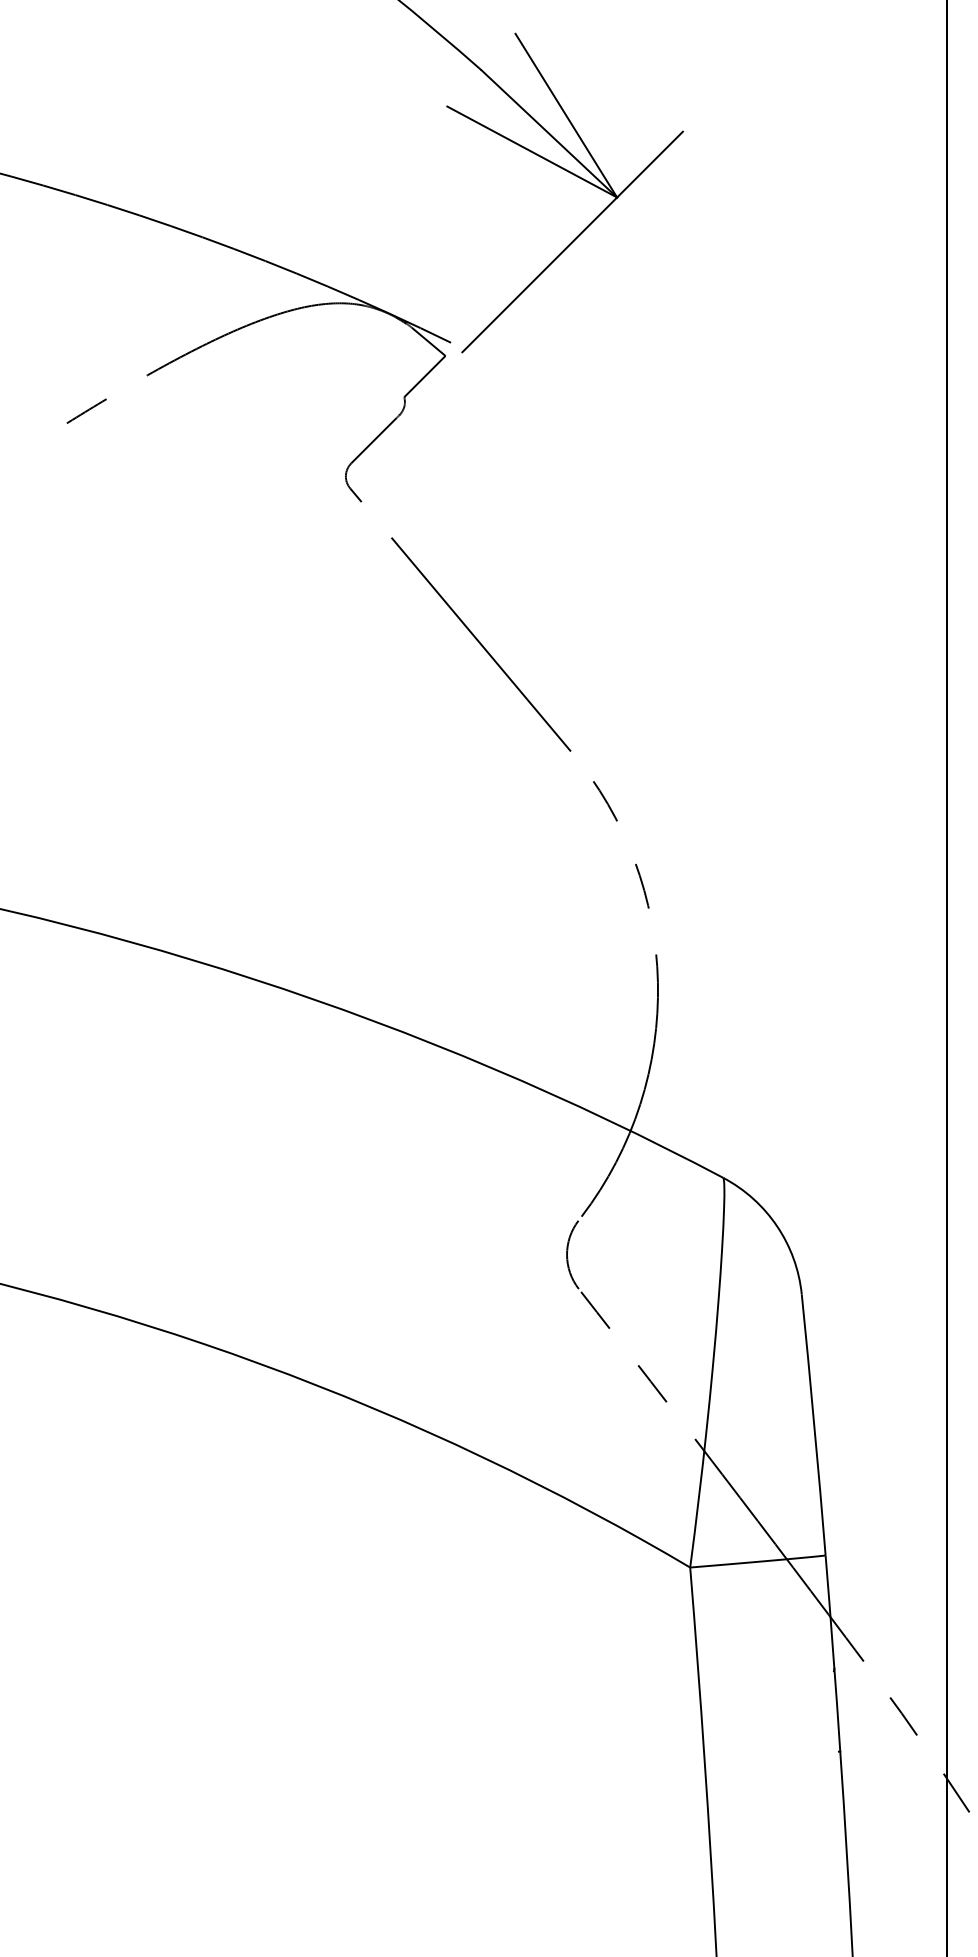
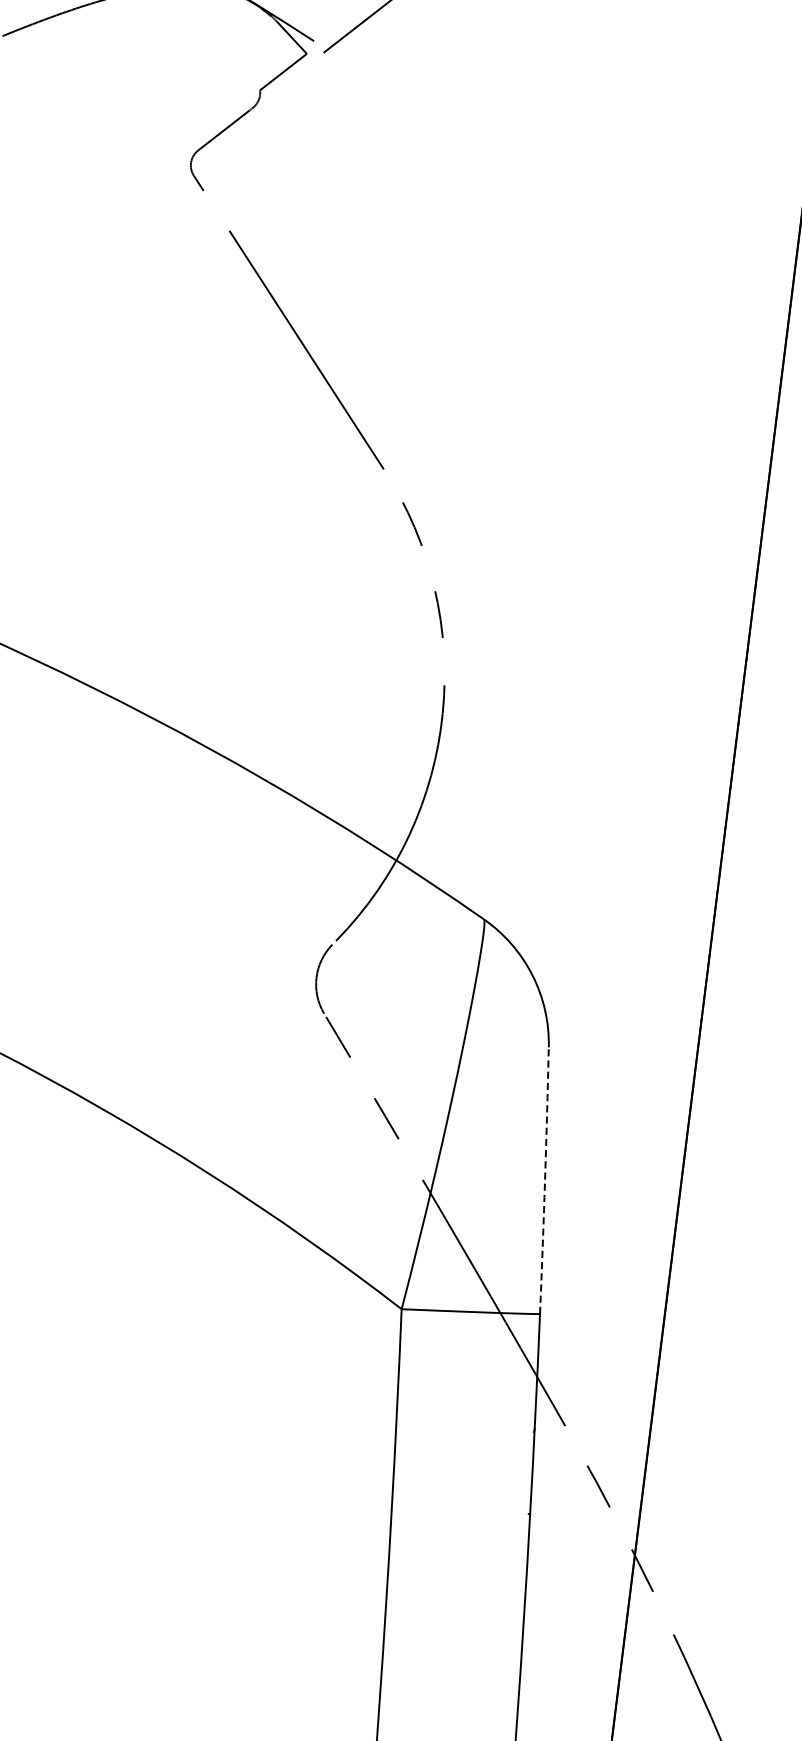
arc: (814, 1424) -> (545, 1180), solid -> dashed

